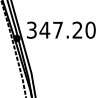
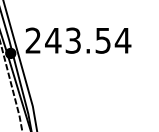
text: (61, 29) -> (78, 39), 347.20 -> 243.54

